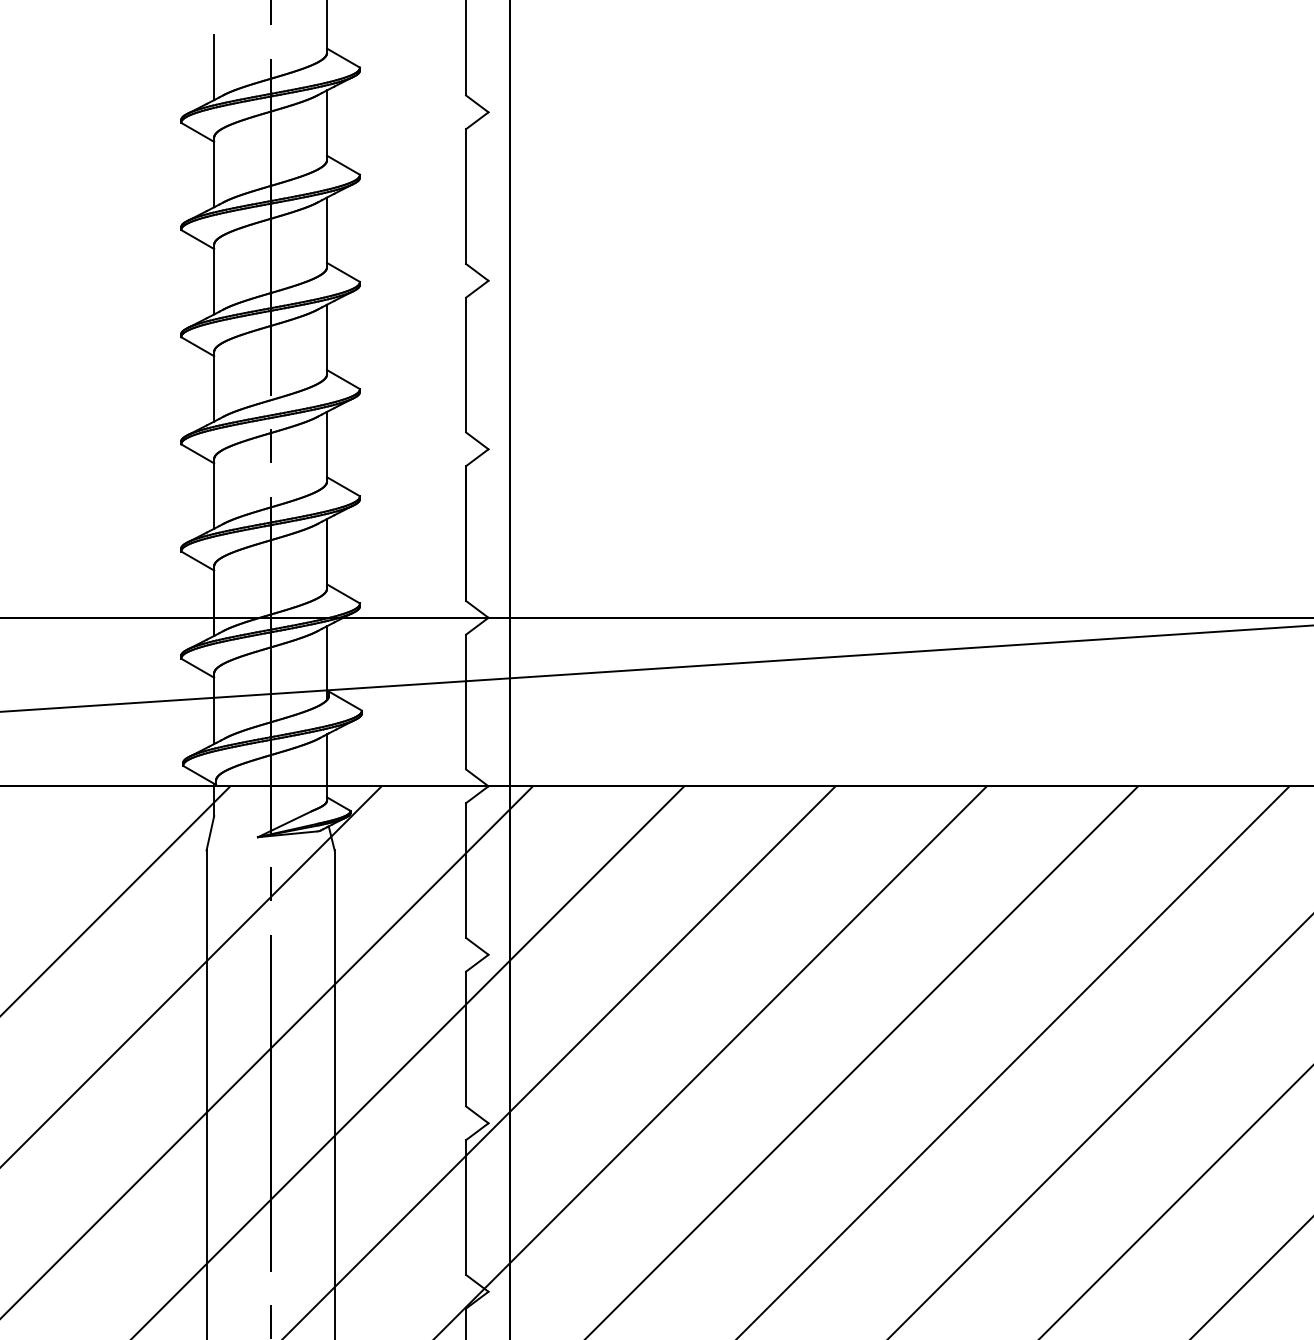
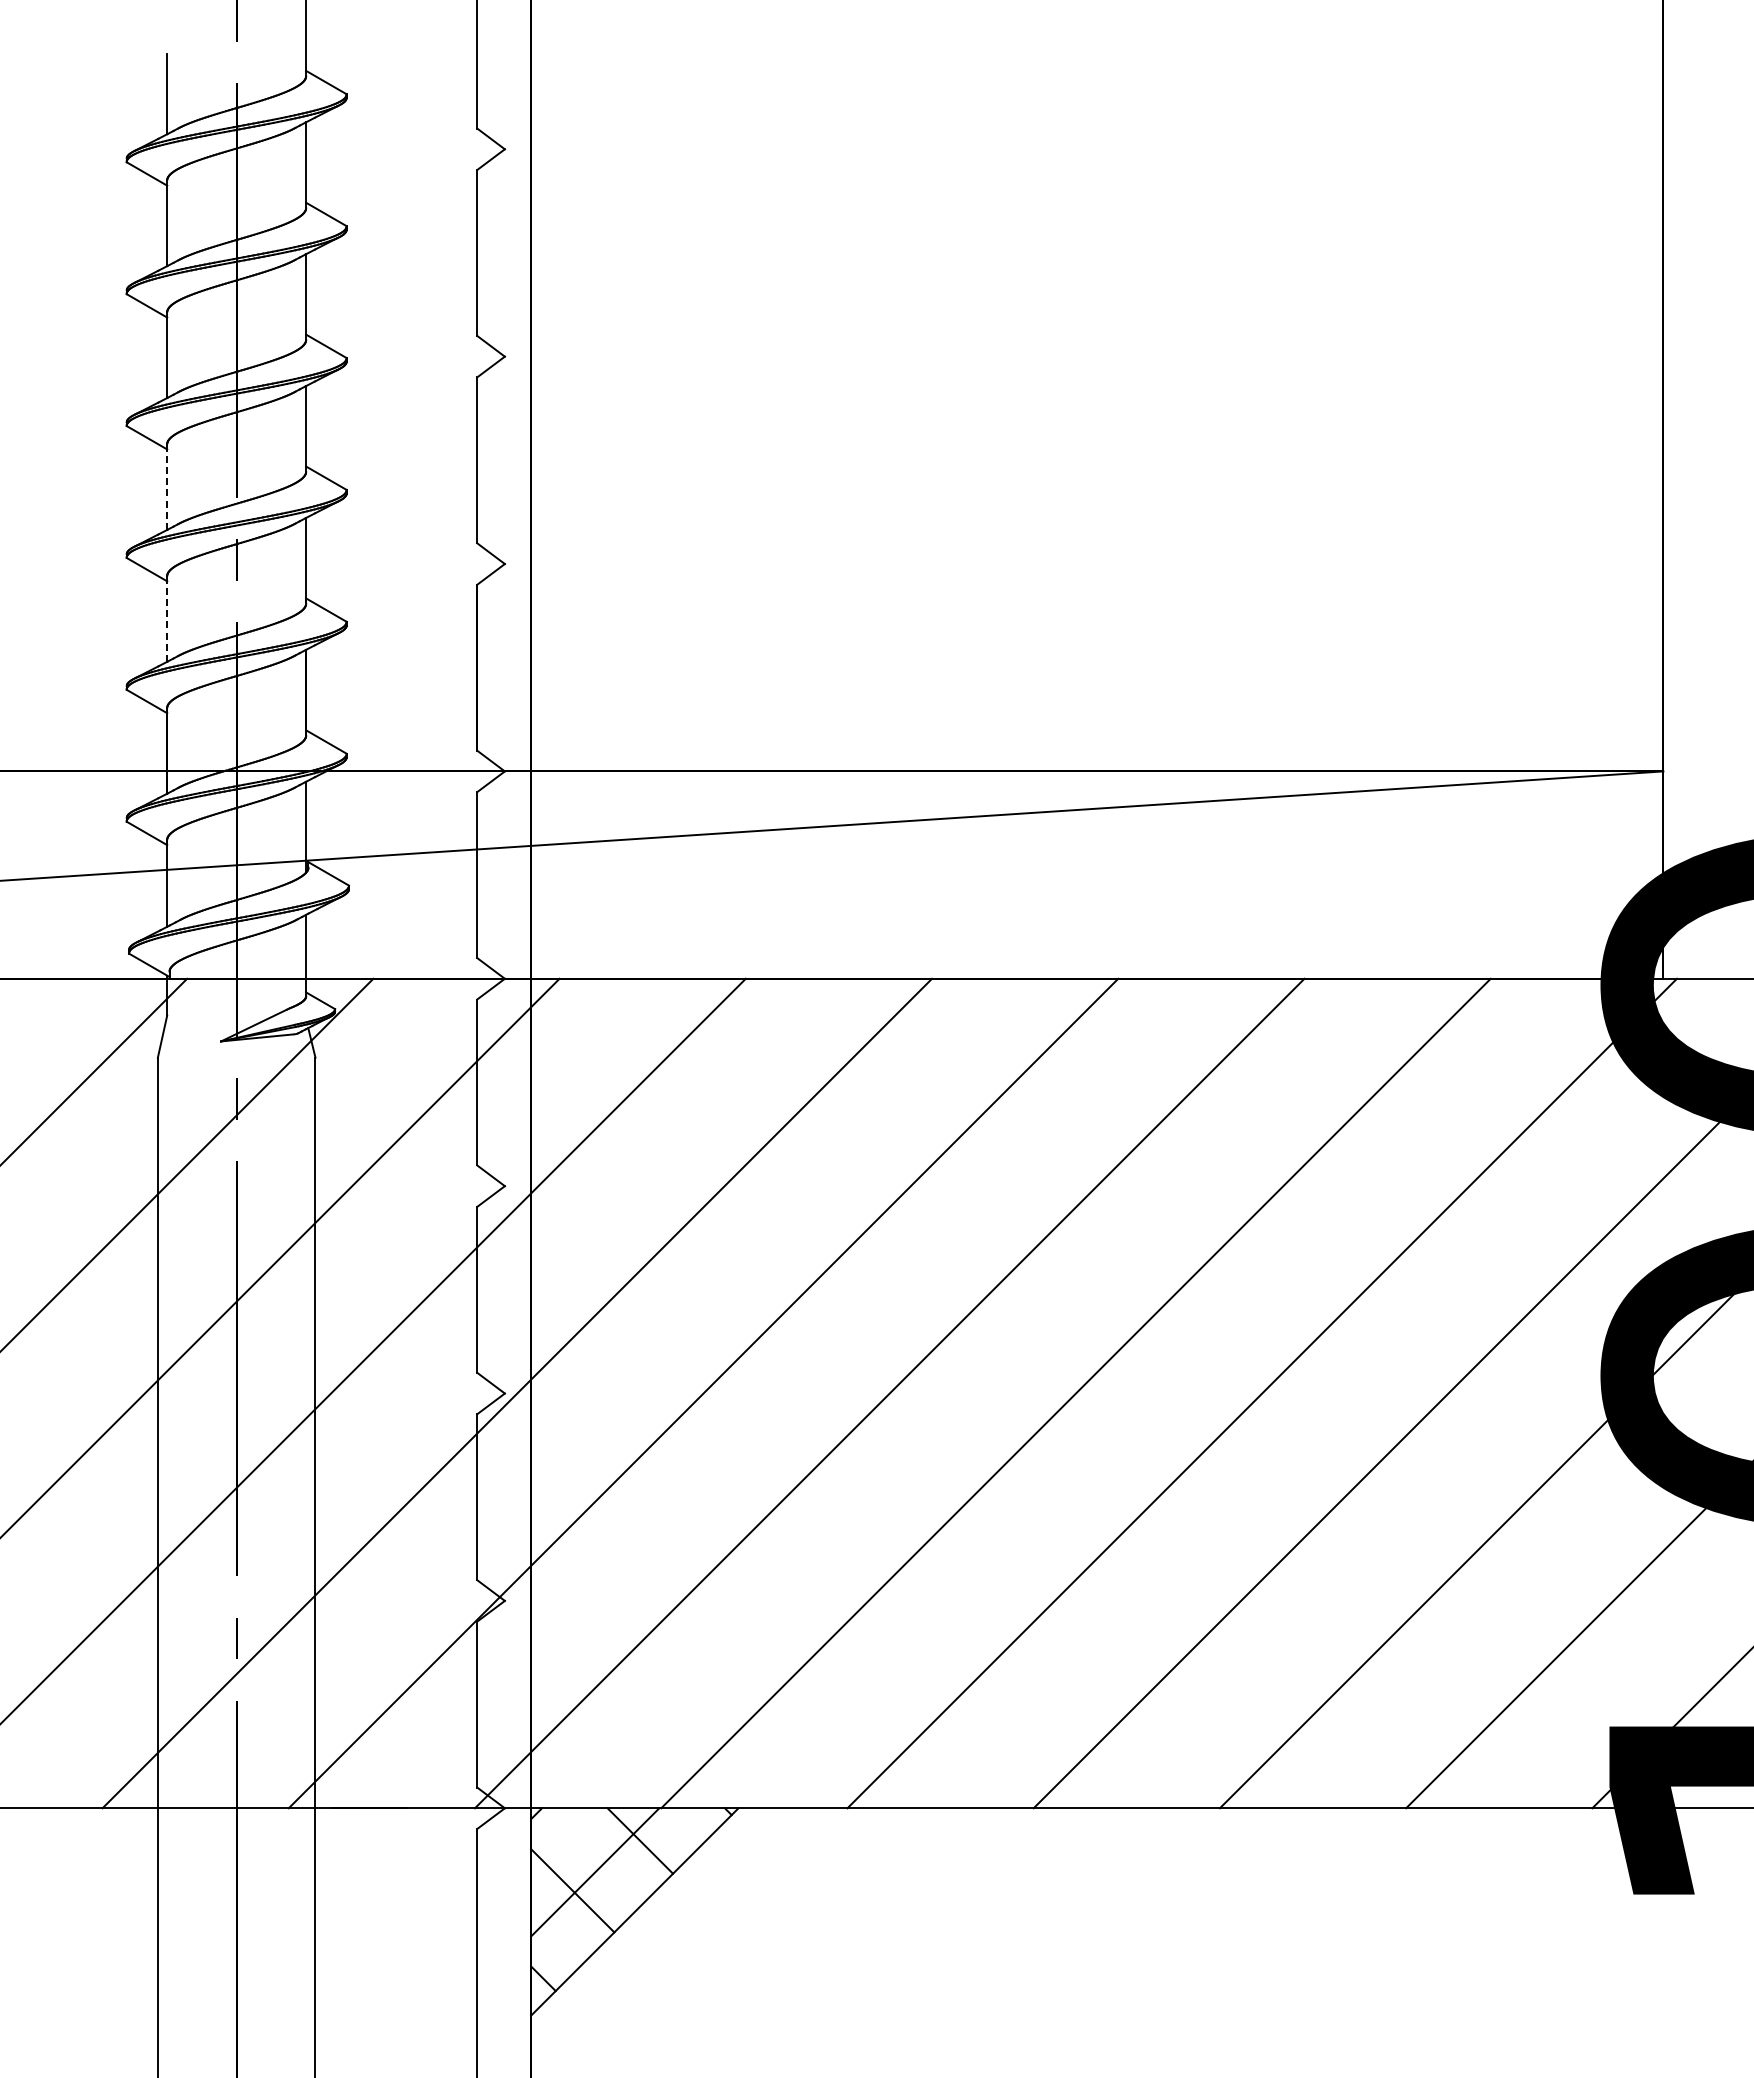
line: (214, 388) -> (167, 489), solid -> dashed
line: (214, 496) -> (167, 621), solid -> dashed

